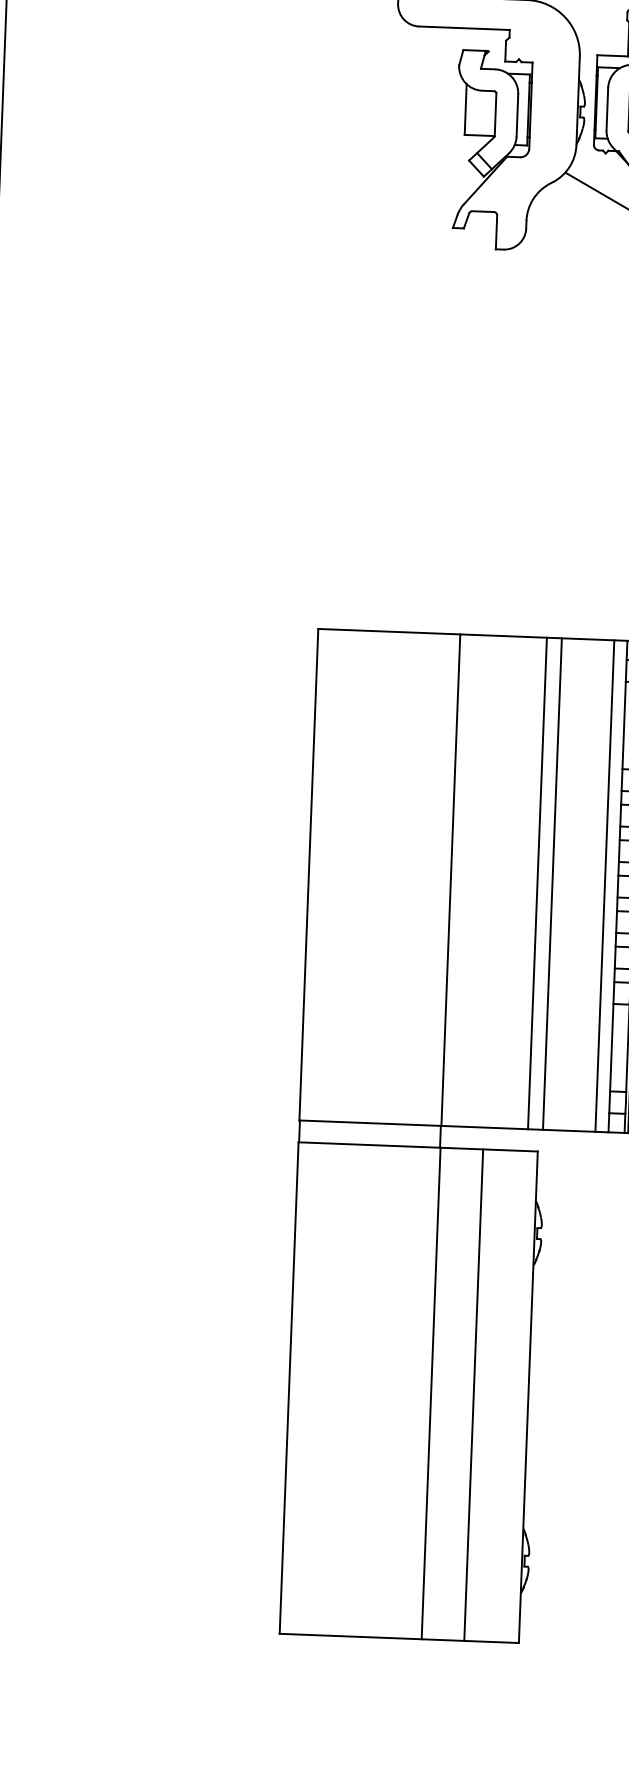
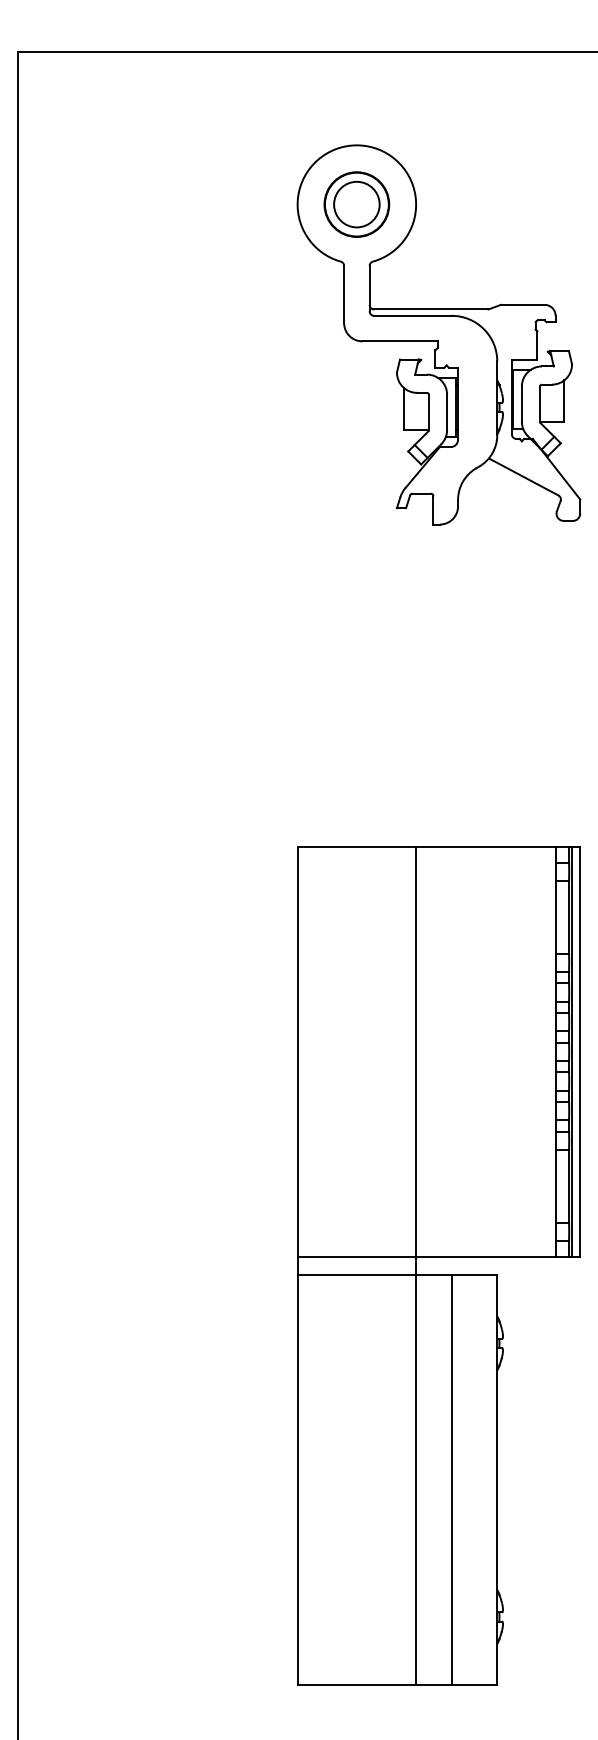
line: (537, 883) -> (488, 1051), removed
line: (551, 883) -> (500, 1051), removed
line: (604, 885) -> (544, 1051), removed

